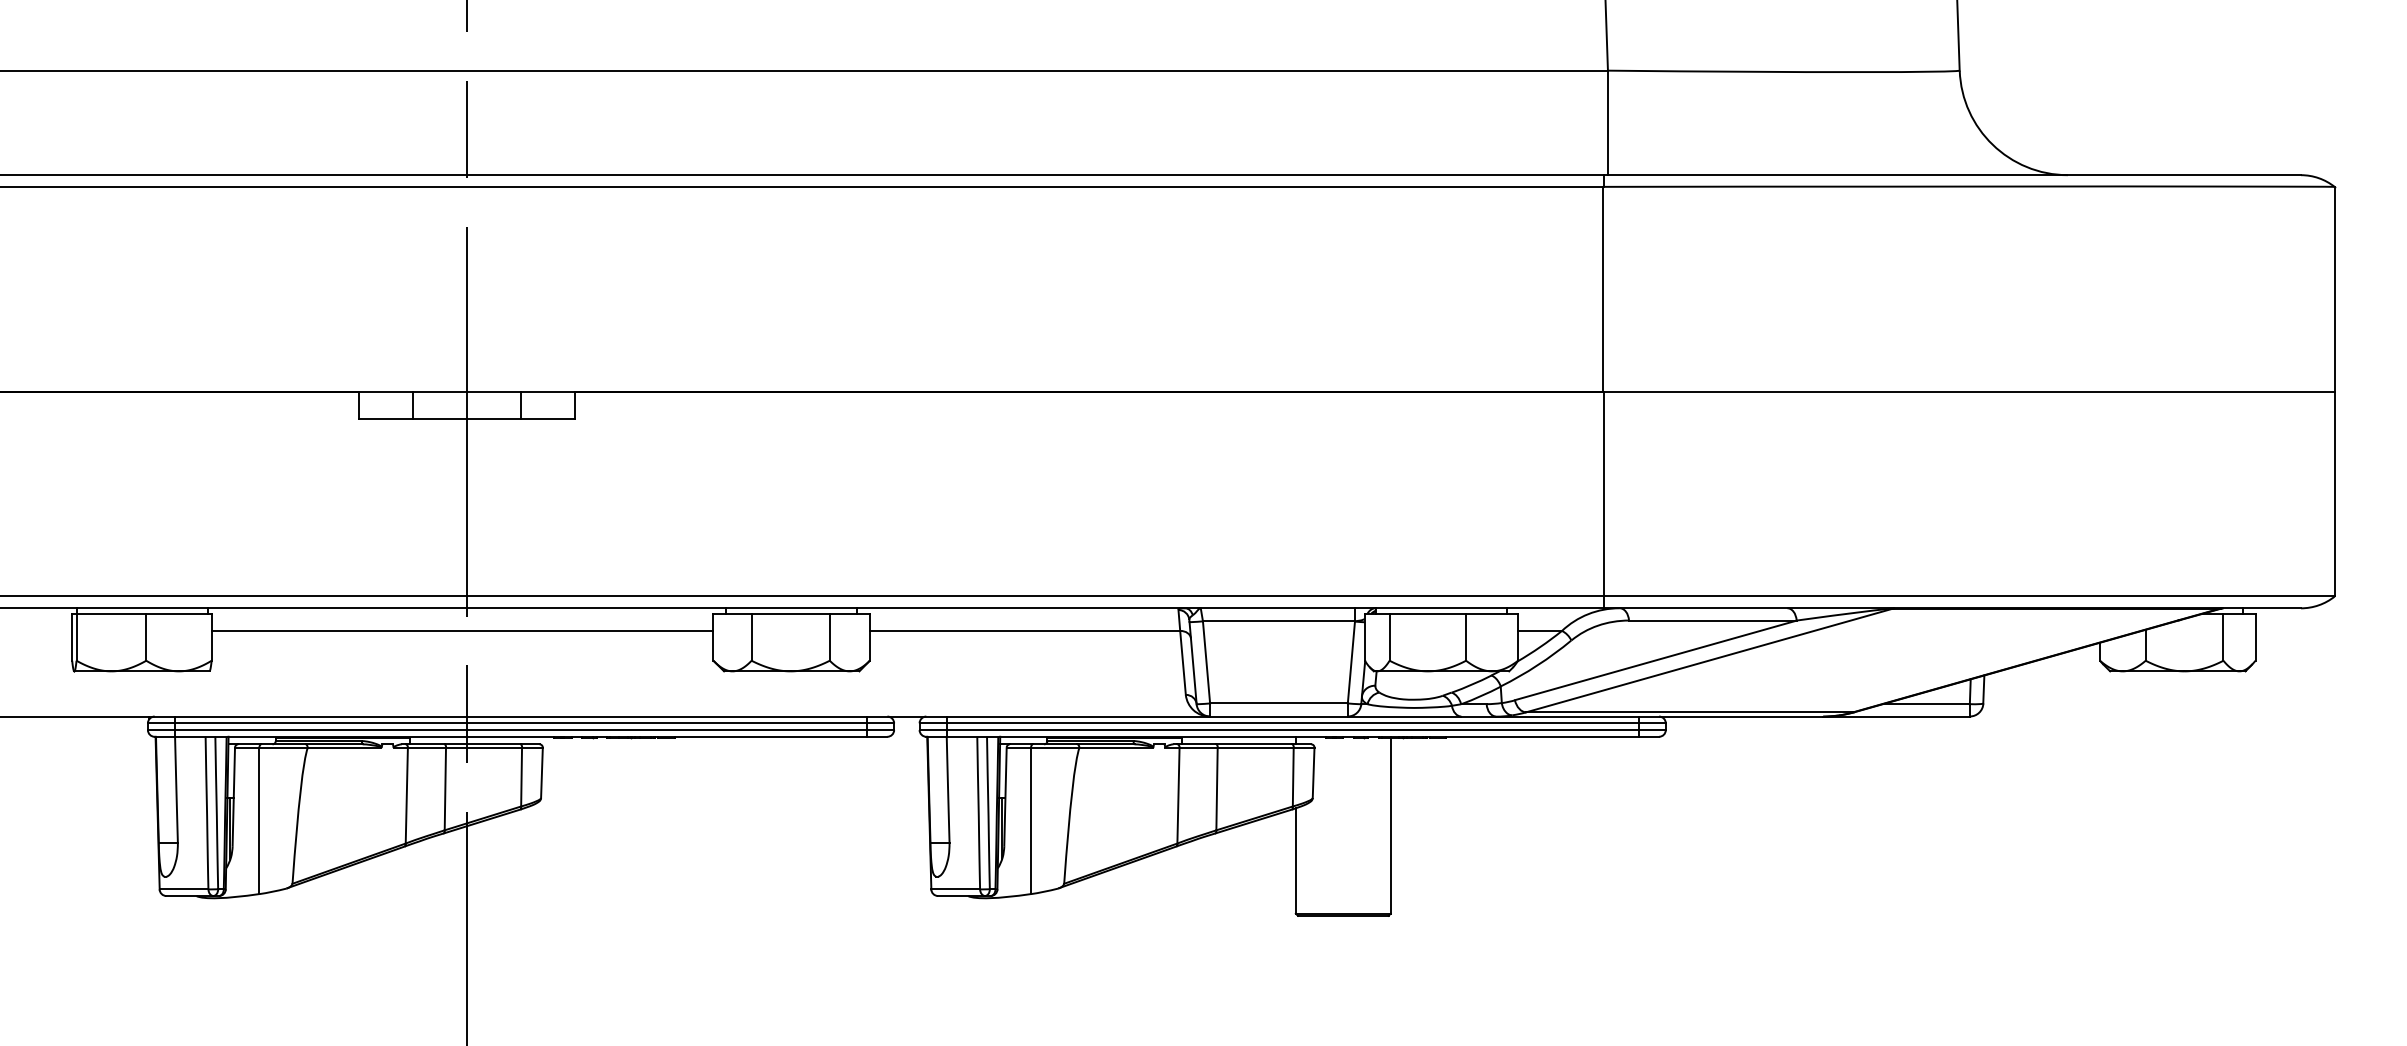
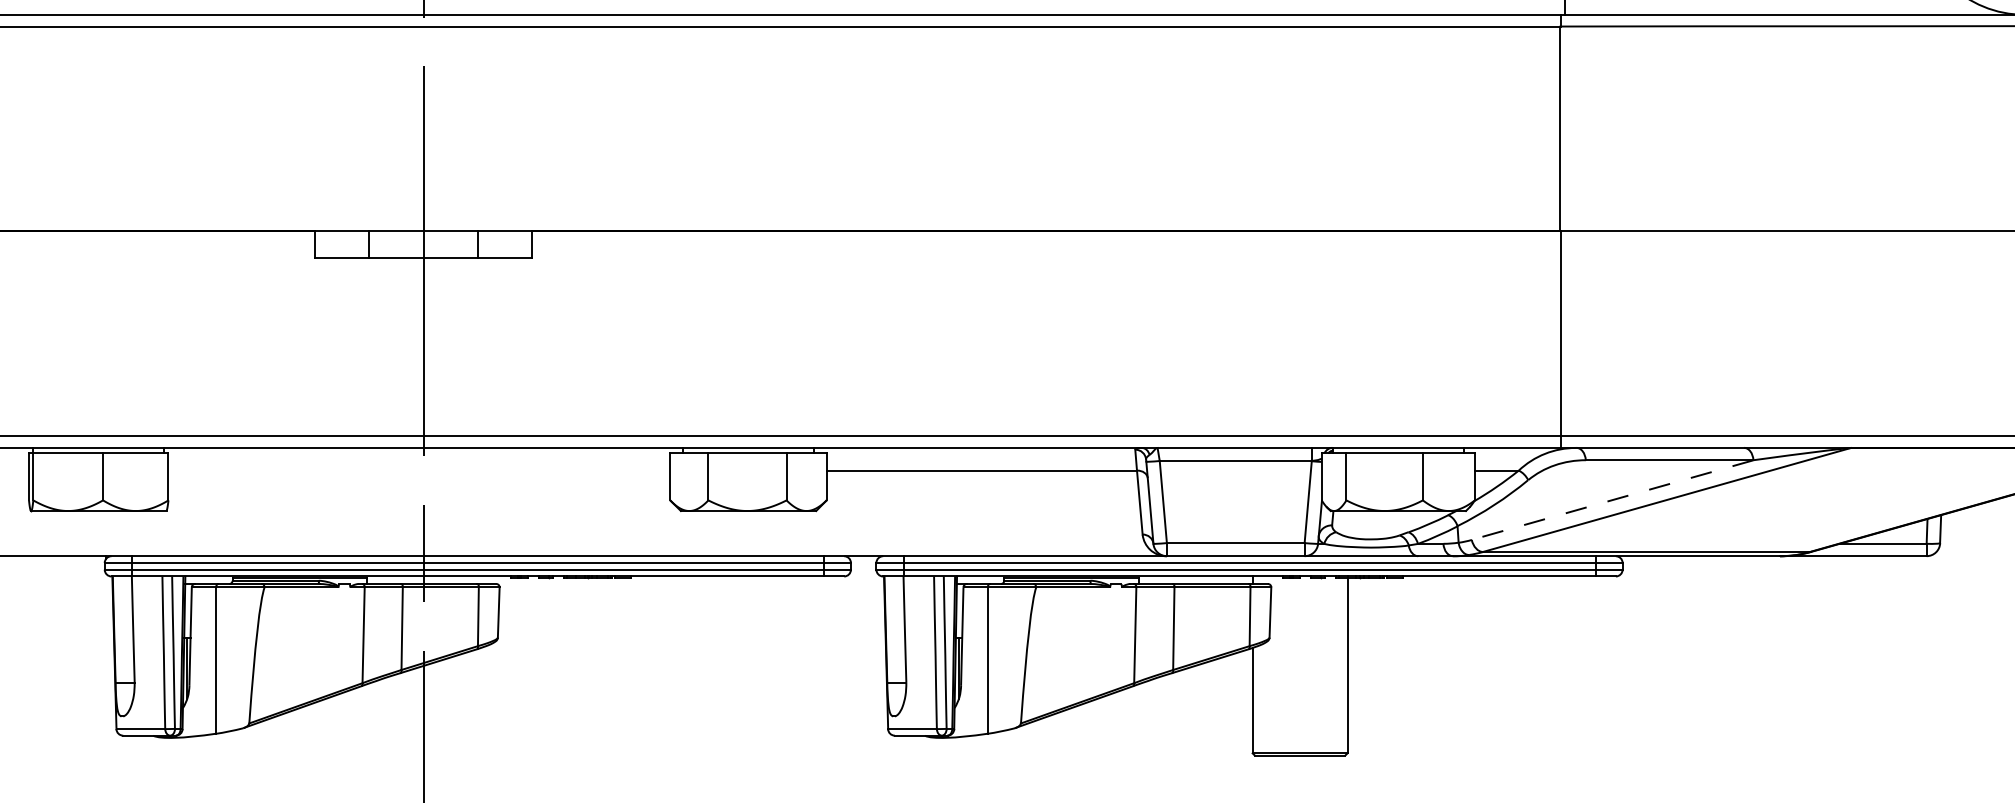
line: (462, 631) -> (419, 471), removed
line: (1655, 660) -> (1612, 500), solid -> dashed

